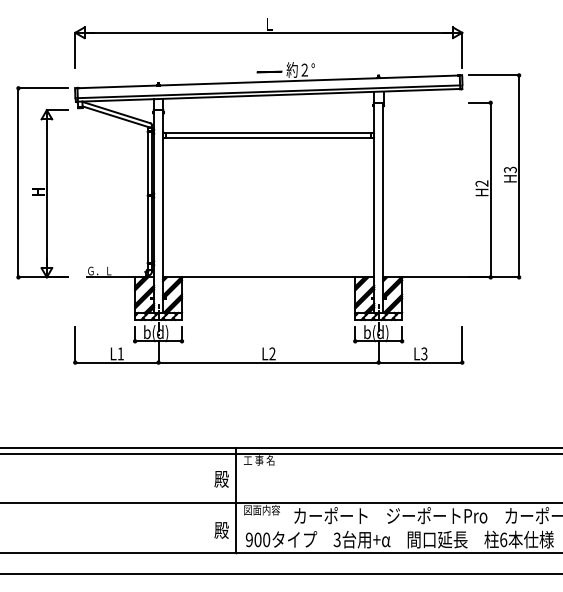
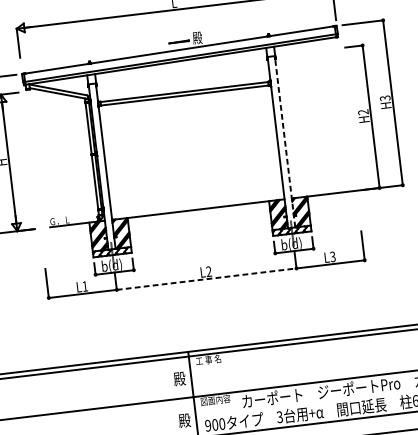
text: (300, 69) -> (204, 36), 約２° -> 殿
line: (383, 207) -> (285, 141), solid -> dashed
line: (269, 362) -> (207, 278), solid -> dashed

